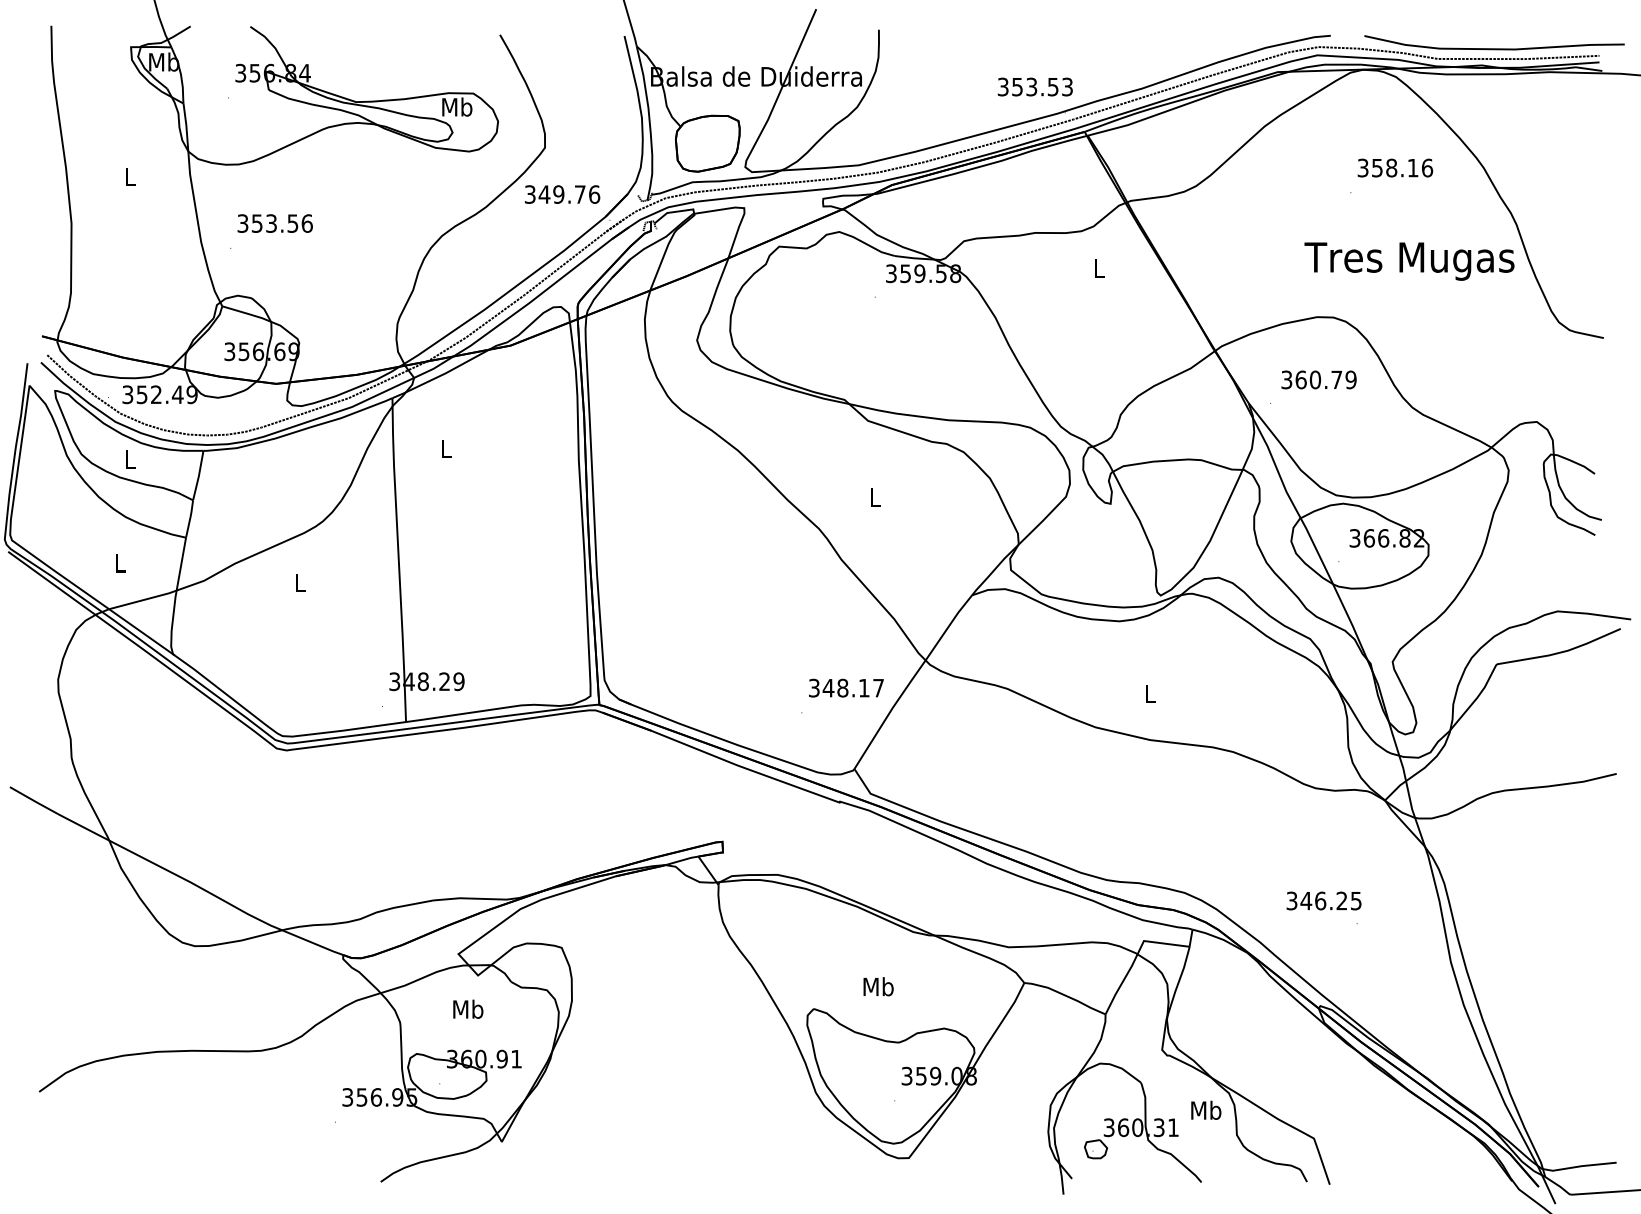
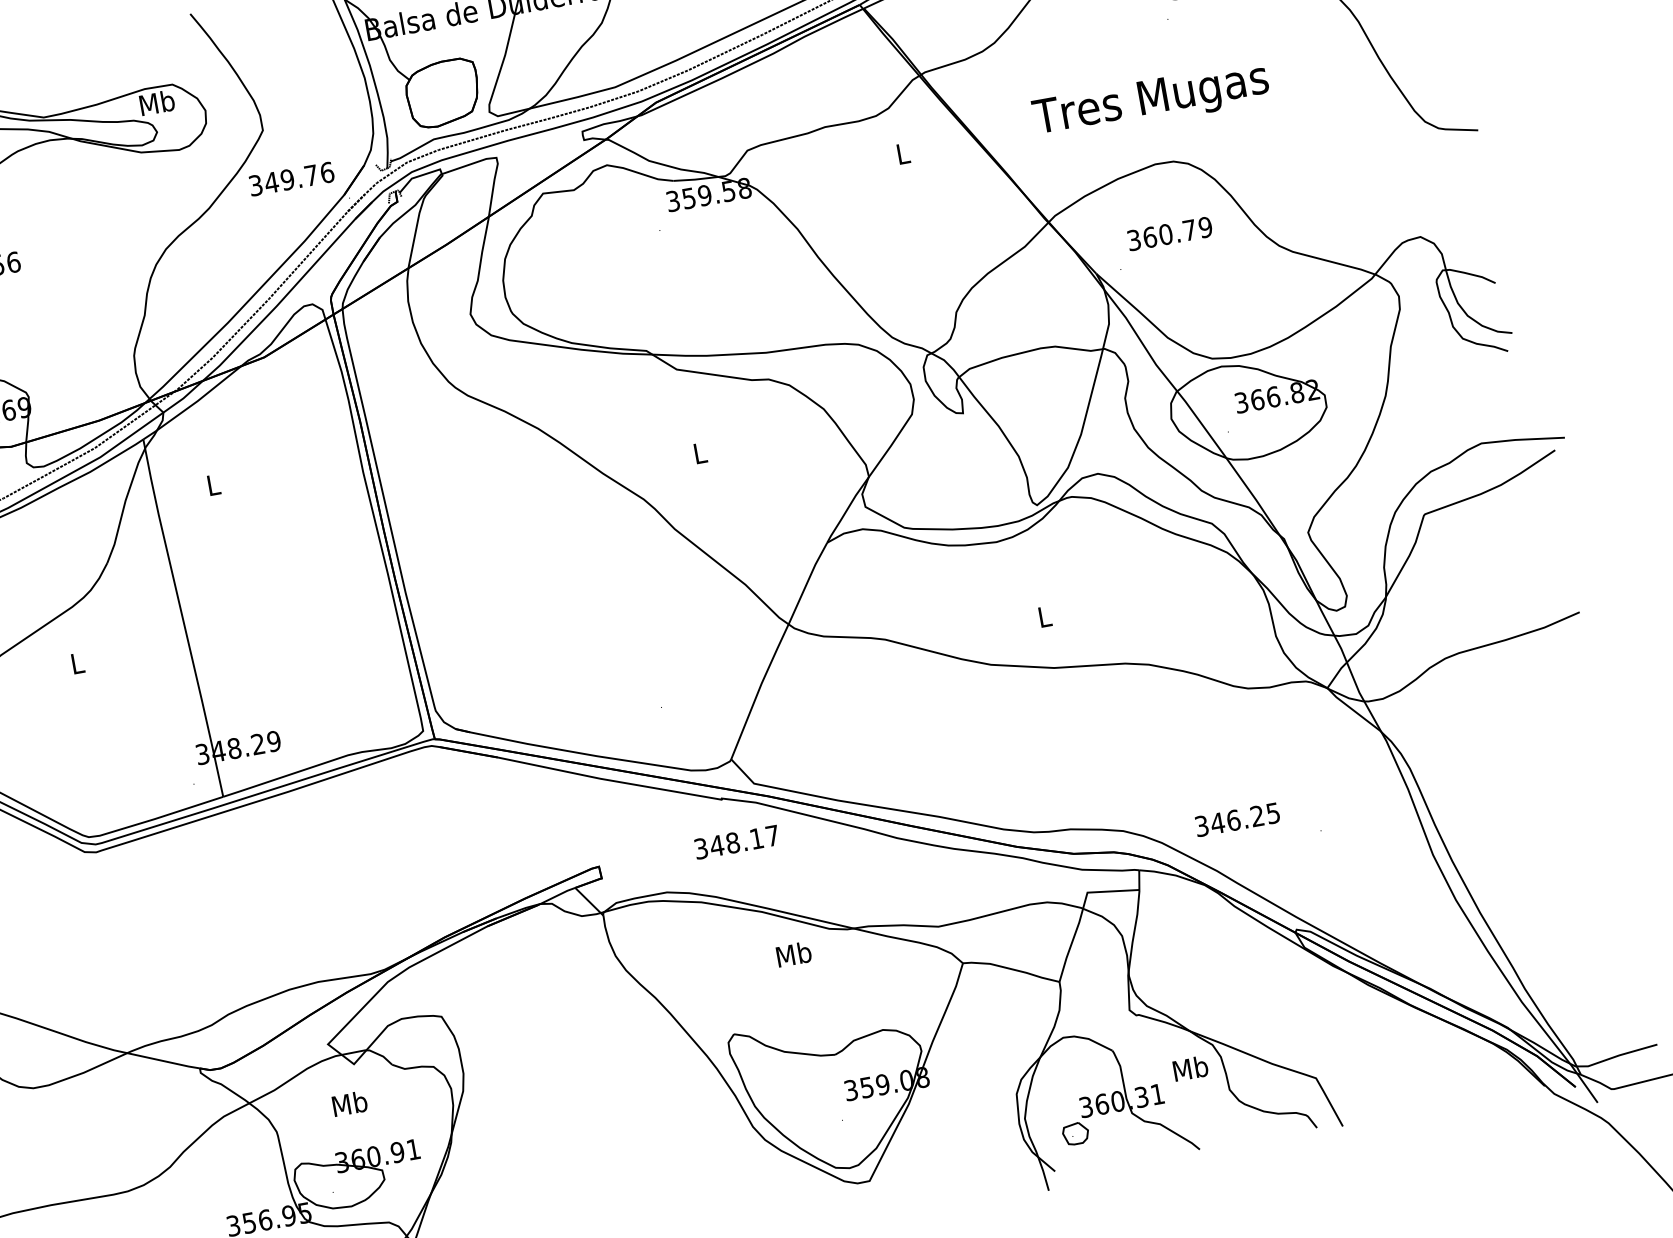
text: (1409, 261) -> (1151, 101), moved
text: (846, 687) -> (736, 841), moved
text: (1323, 900) -> (1236, 819), moved
text: (878, 986) -> (793, 954), moved

